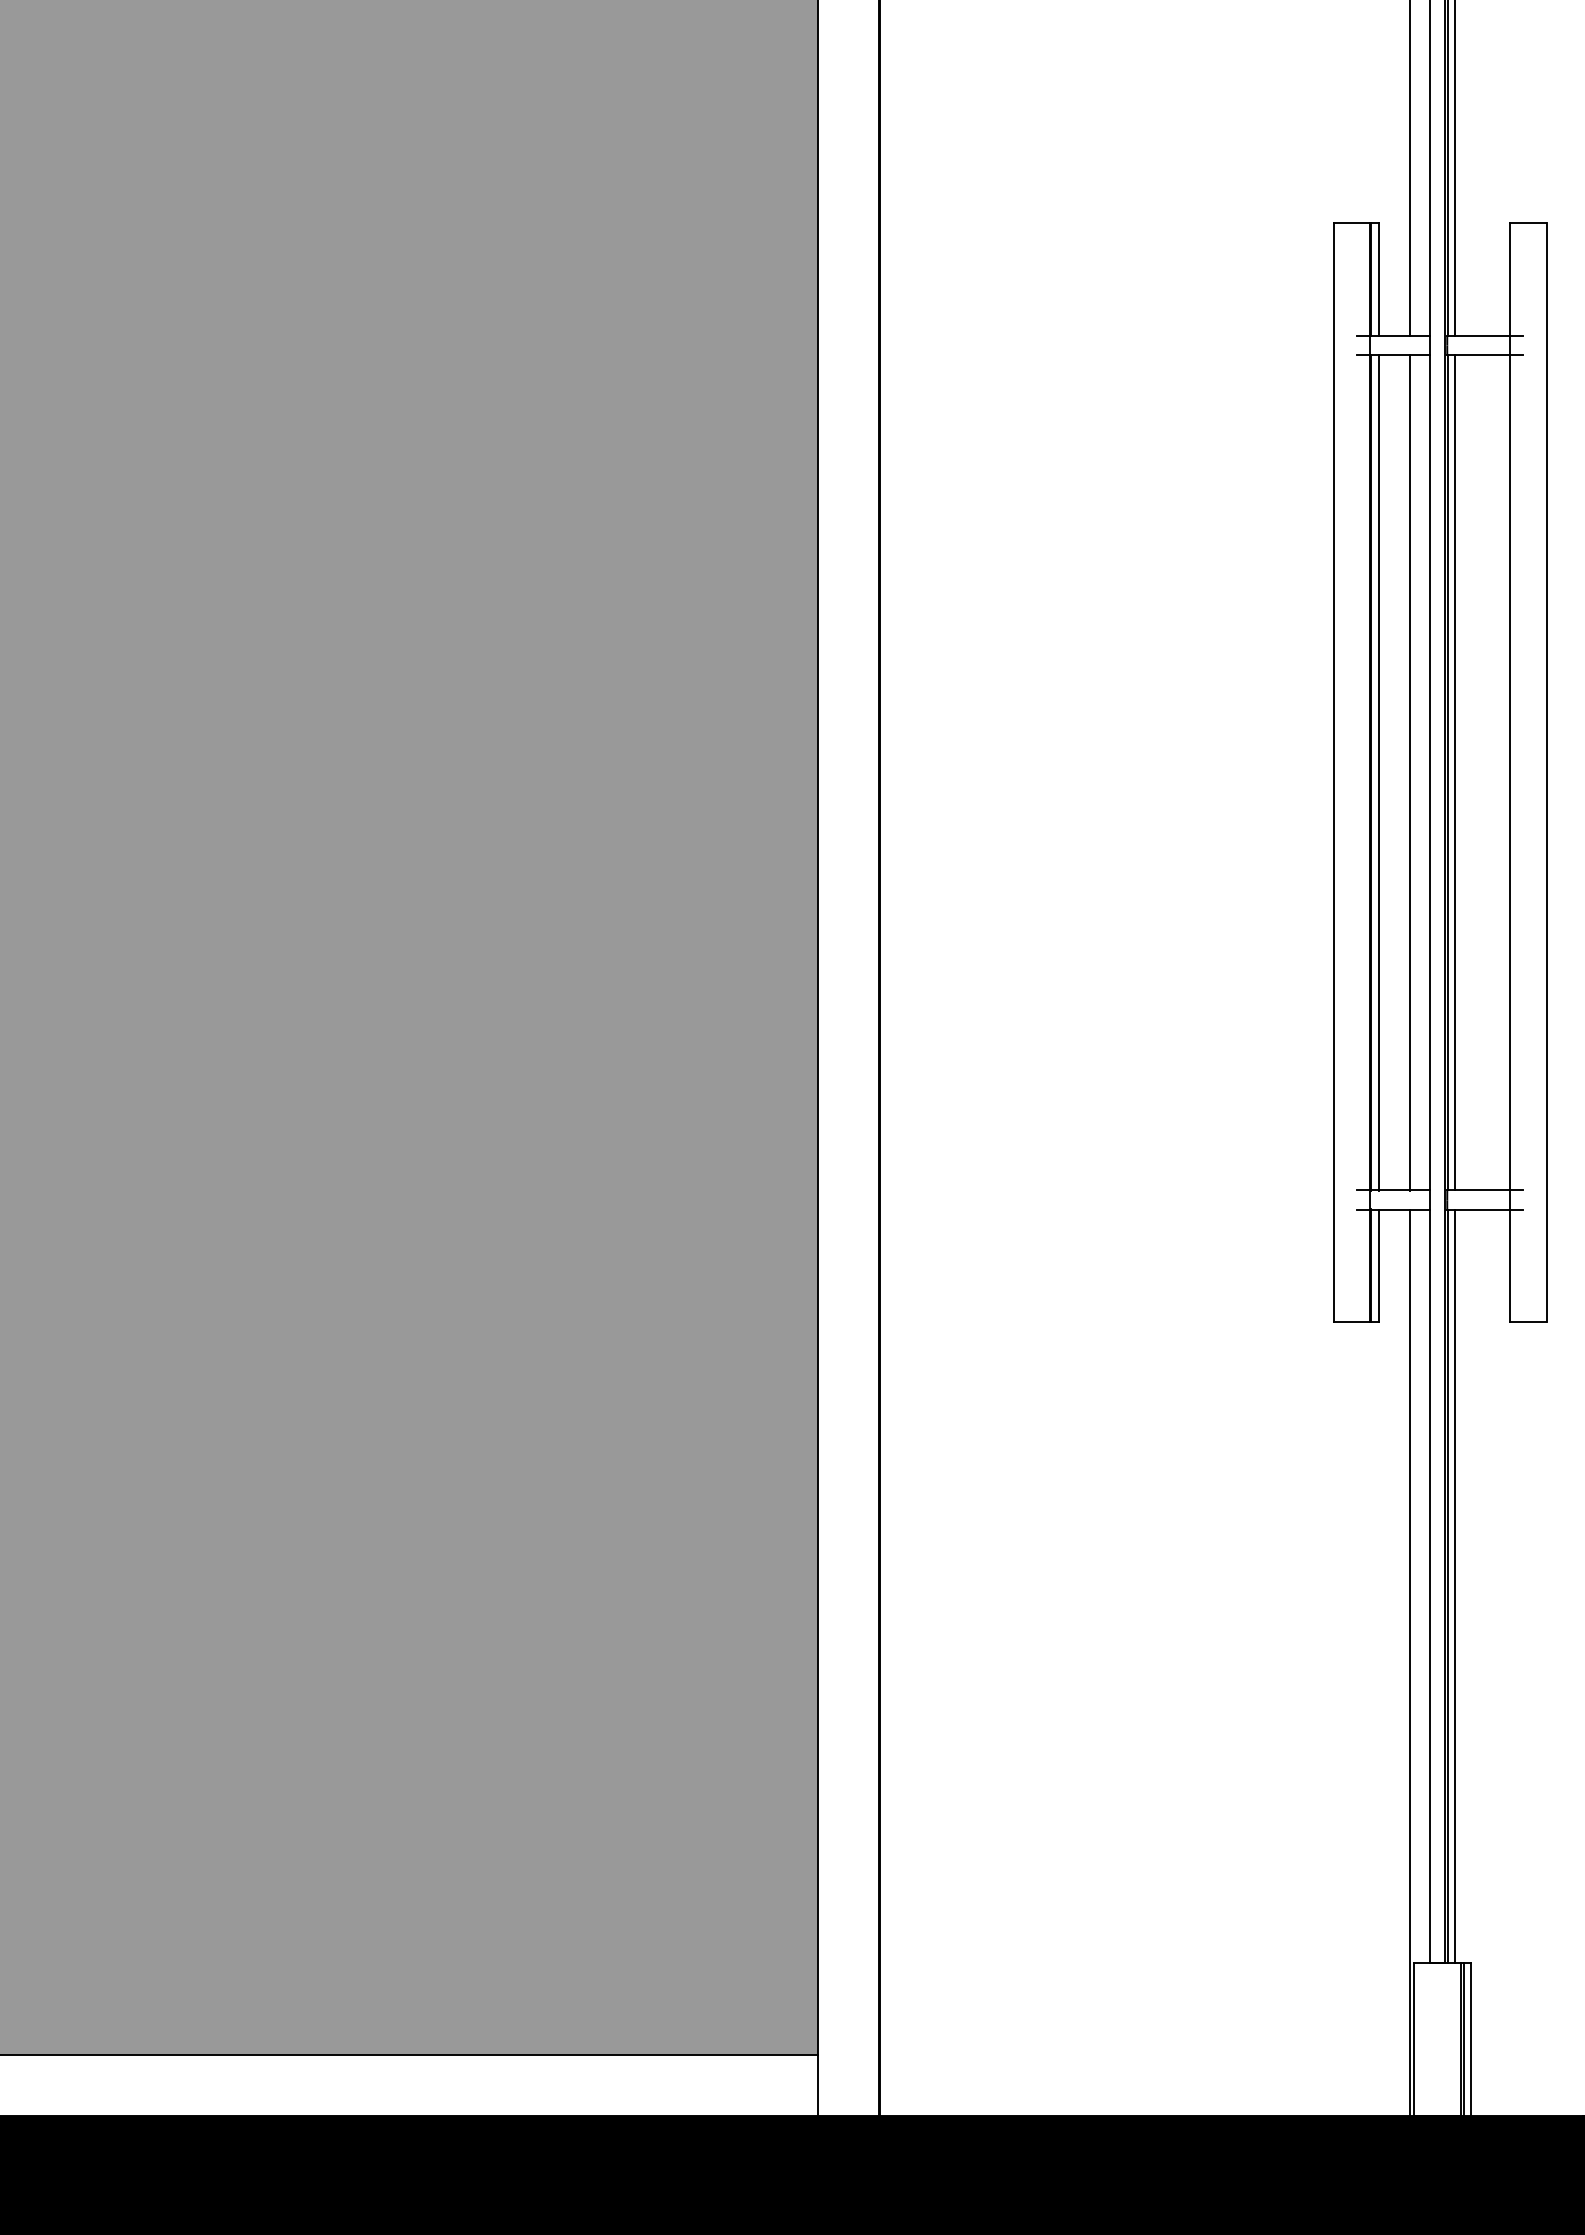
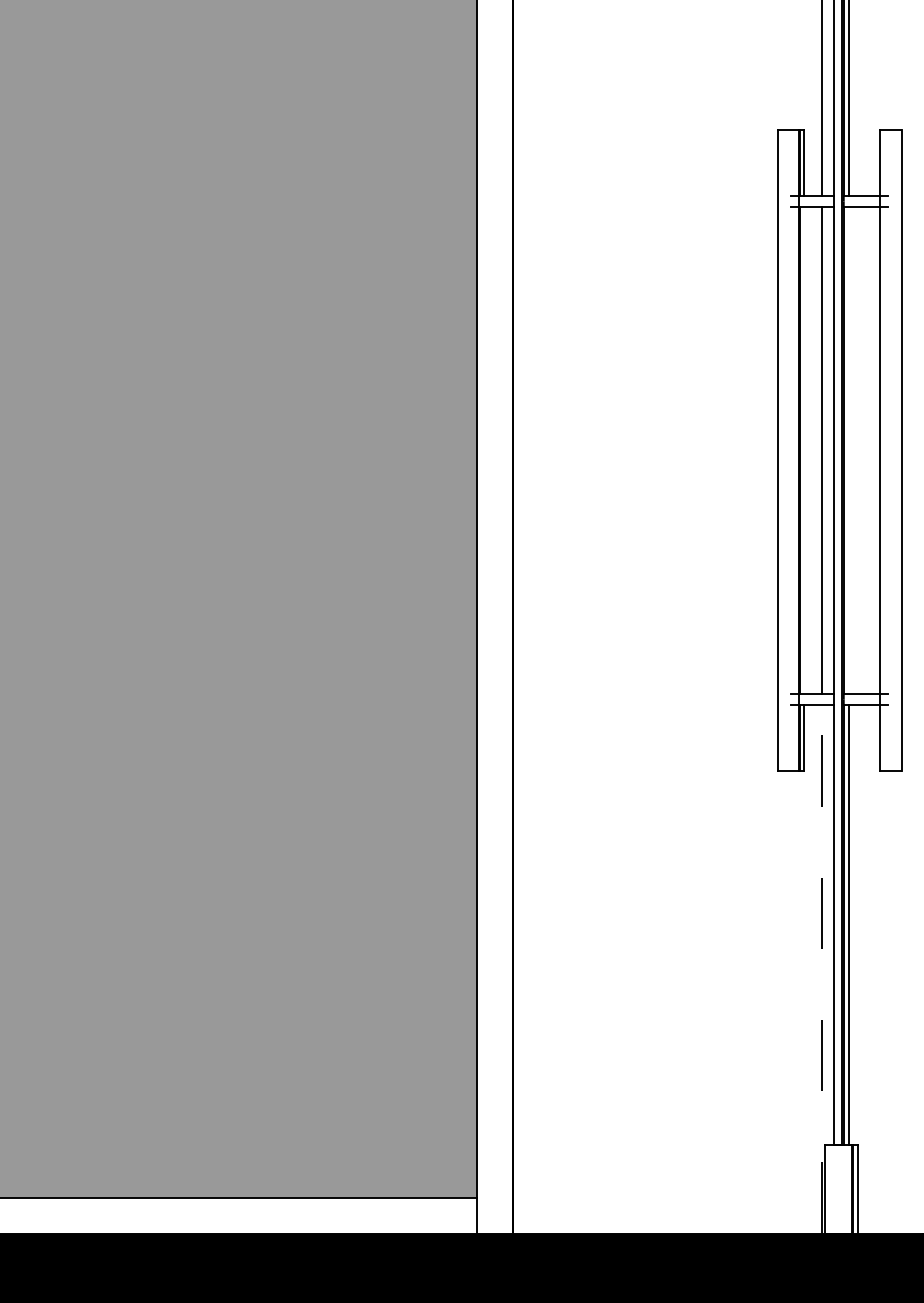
line: (1379, 772) -> (804, 450), removed
line: (1455, 772) -> (848, 450), removed
line: (1410, 1661) -> (822, 968), solid -> dashed

